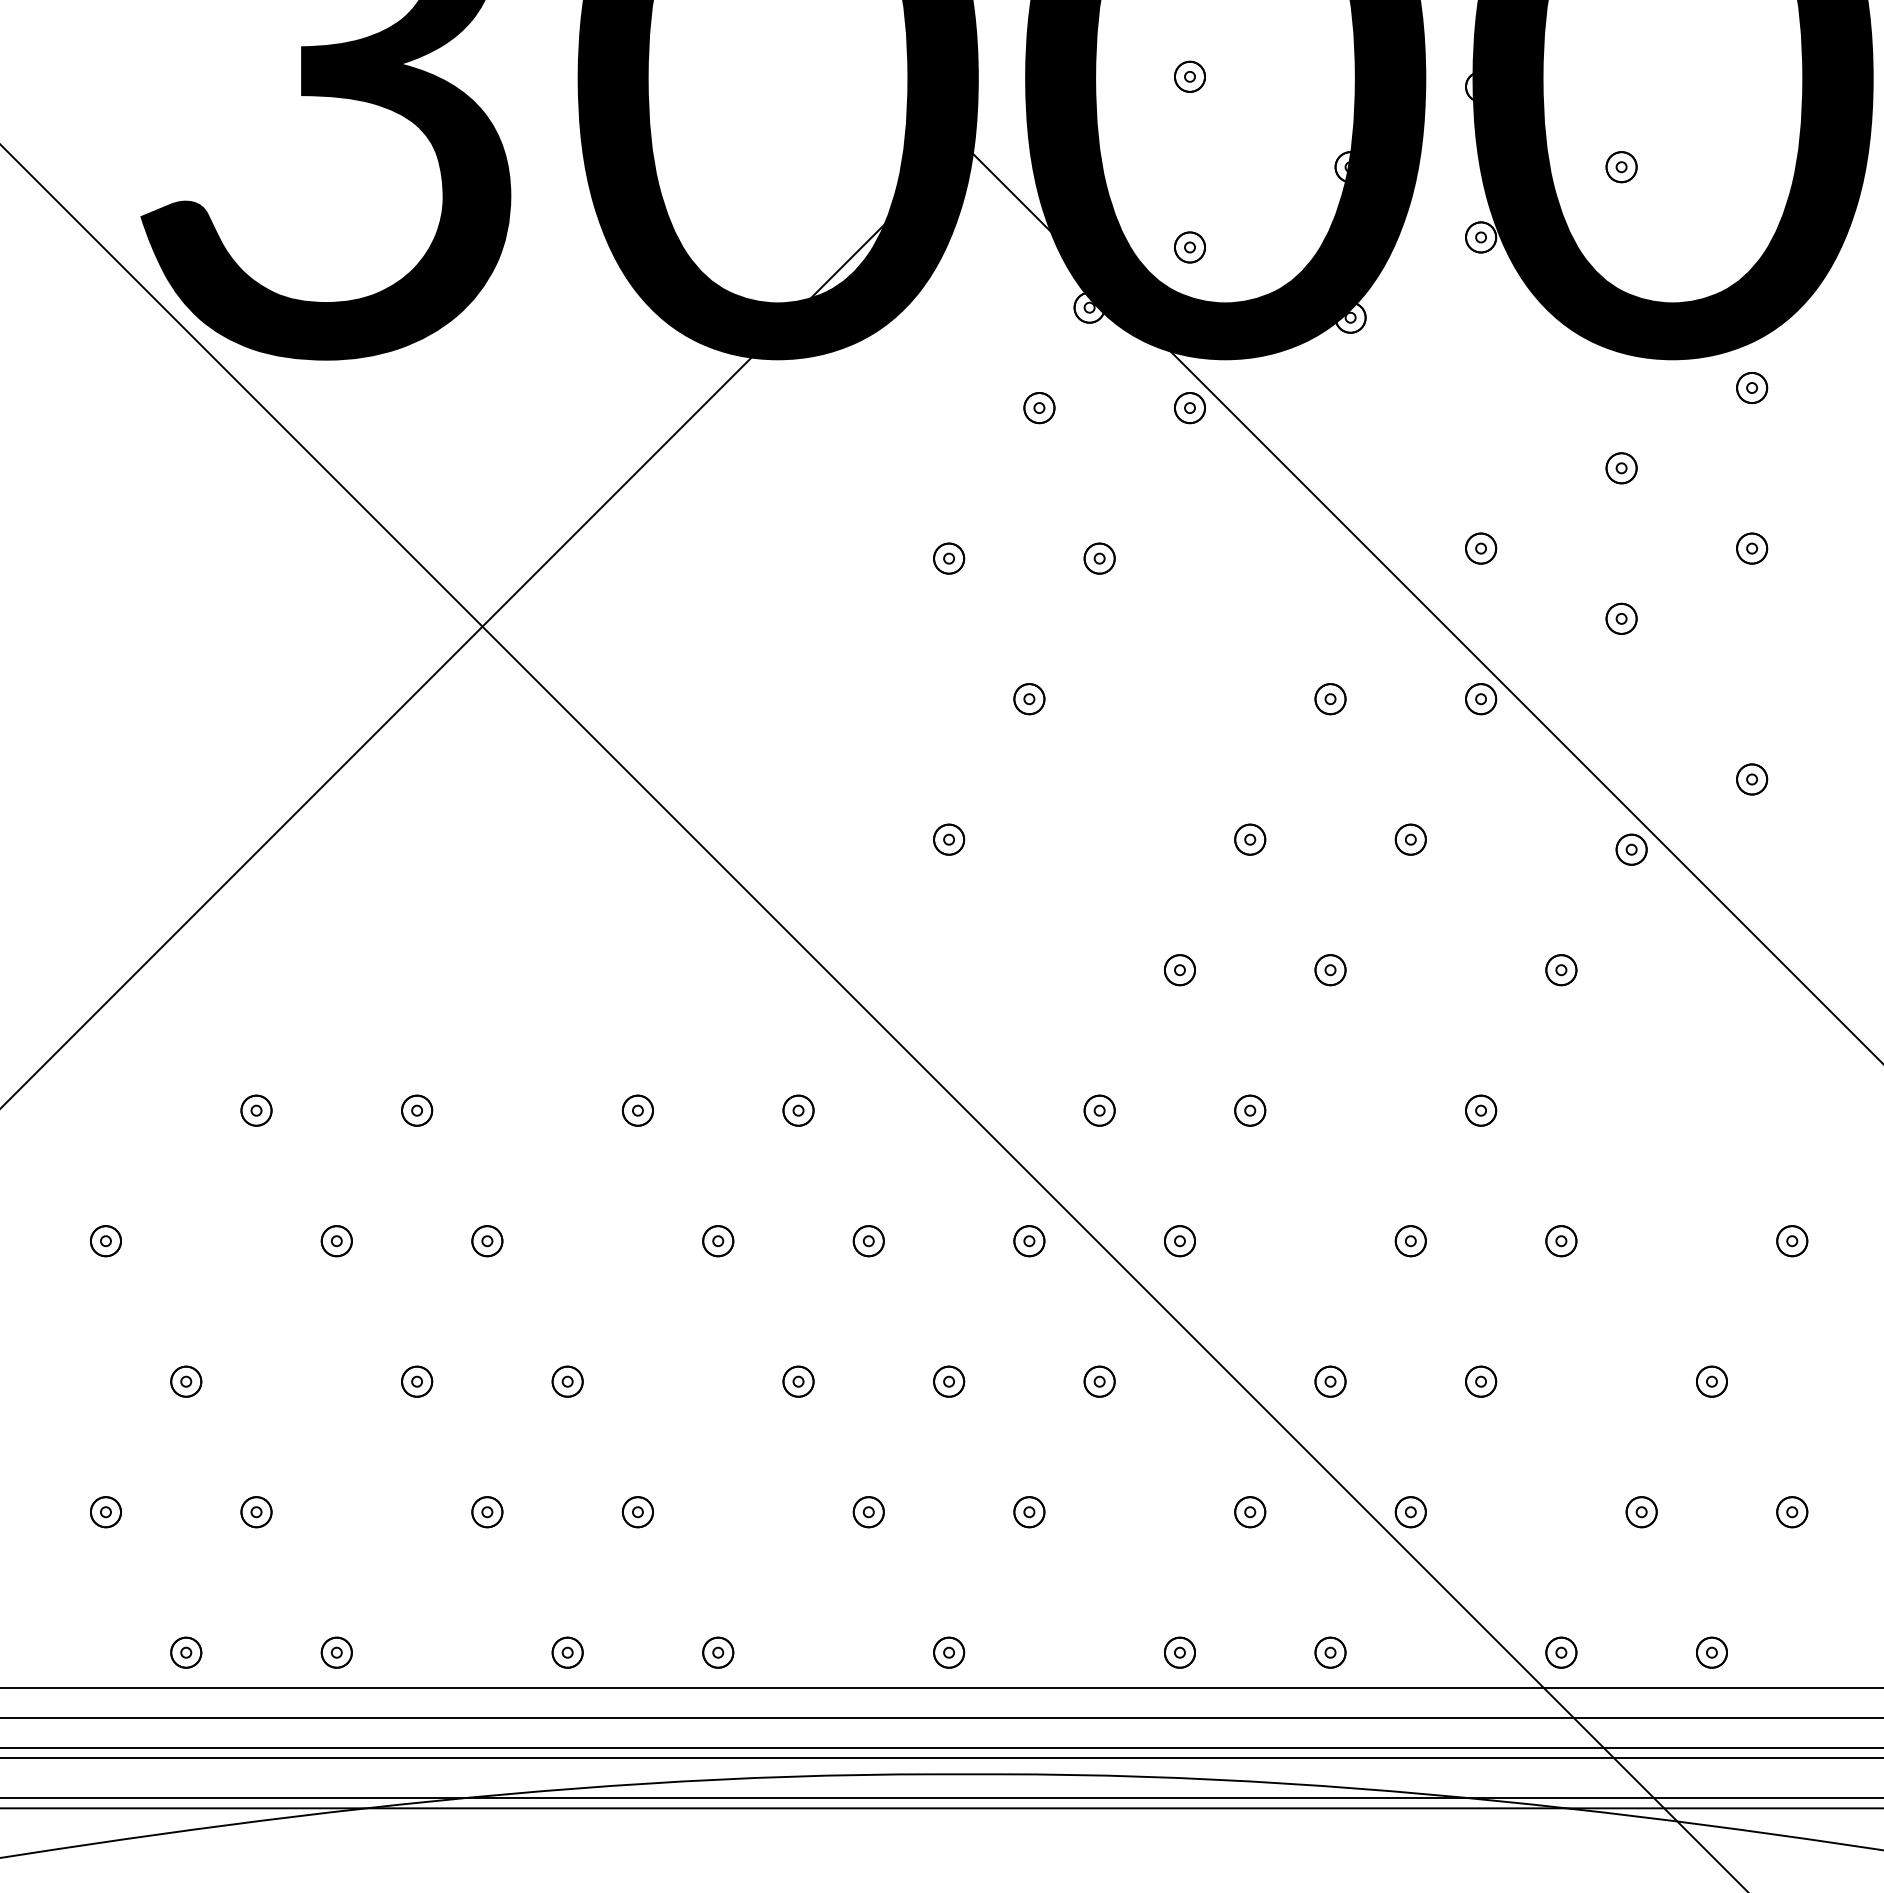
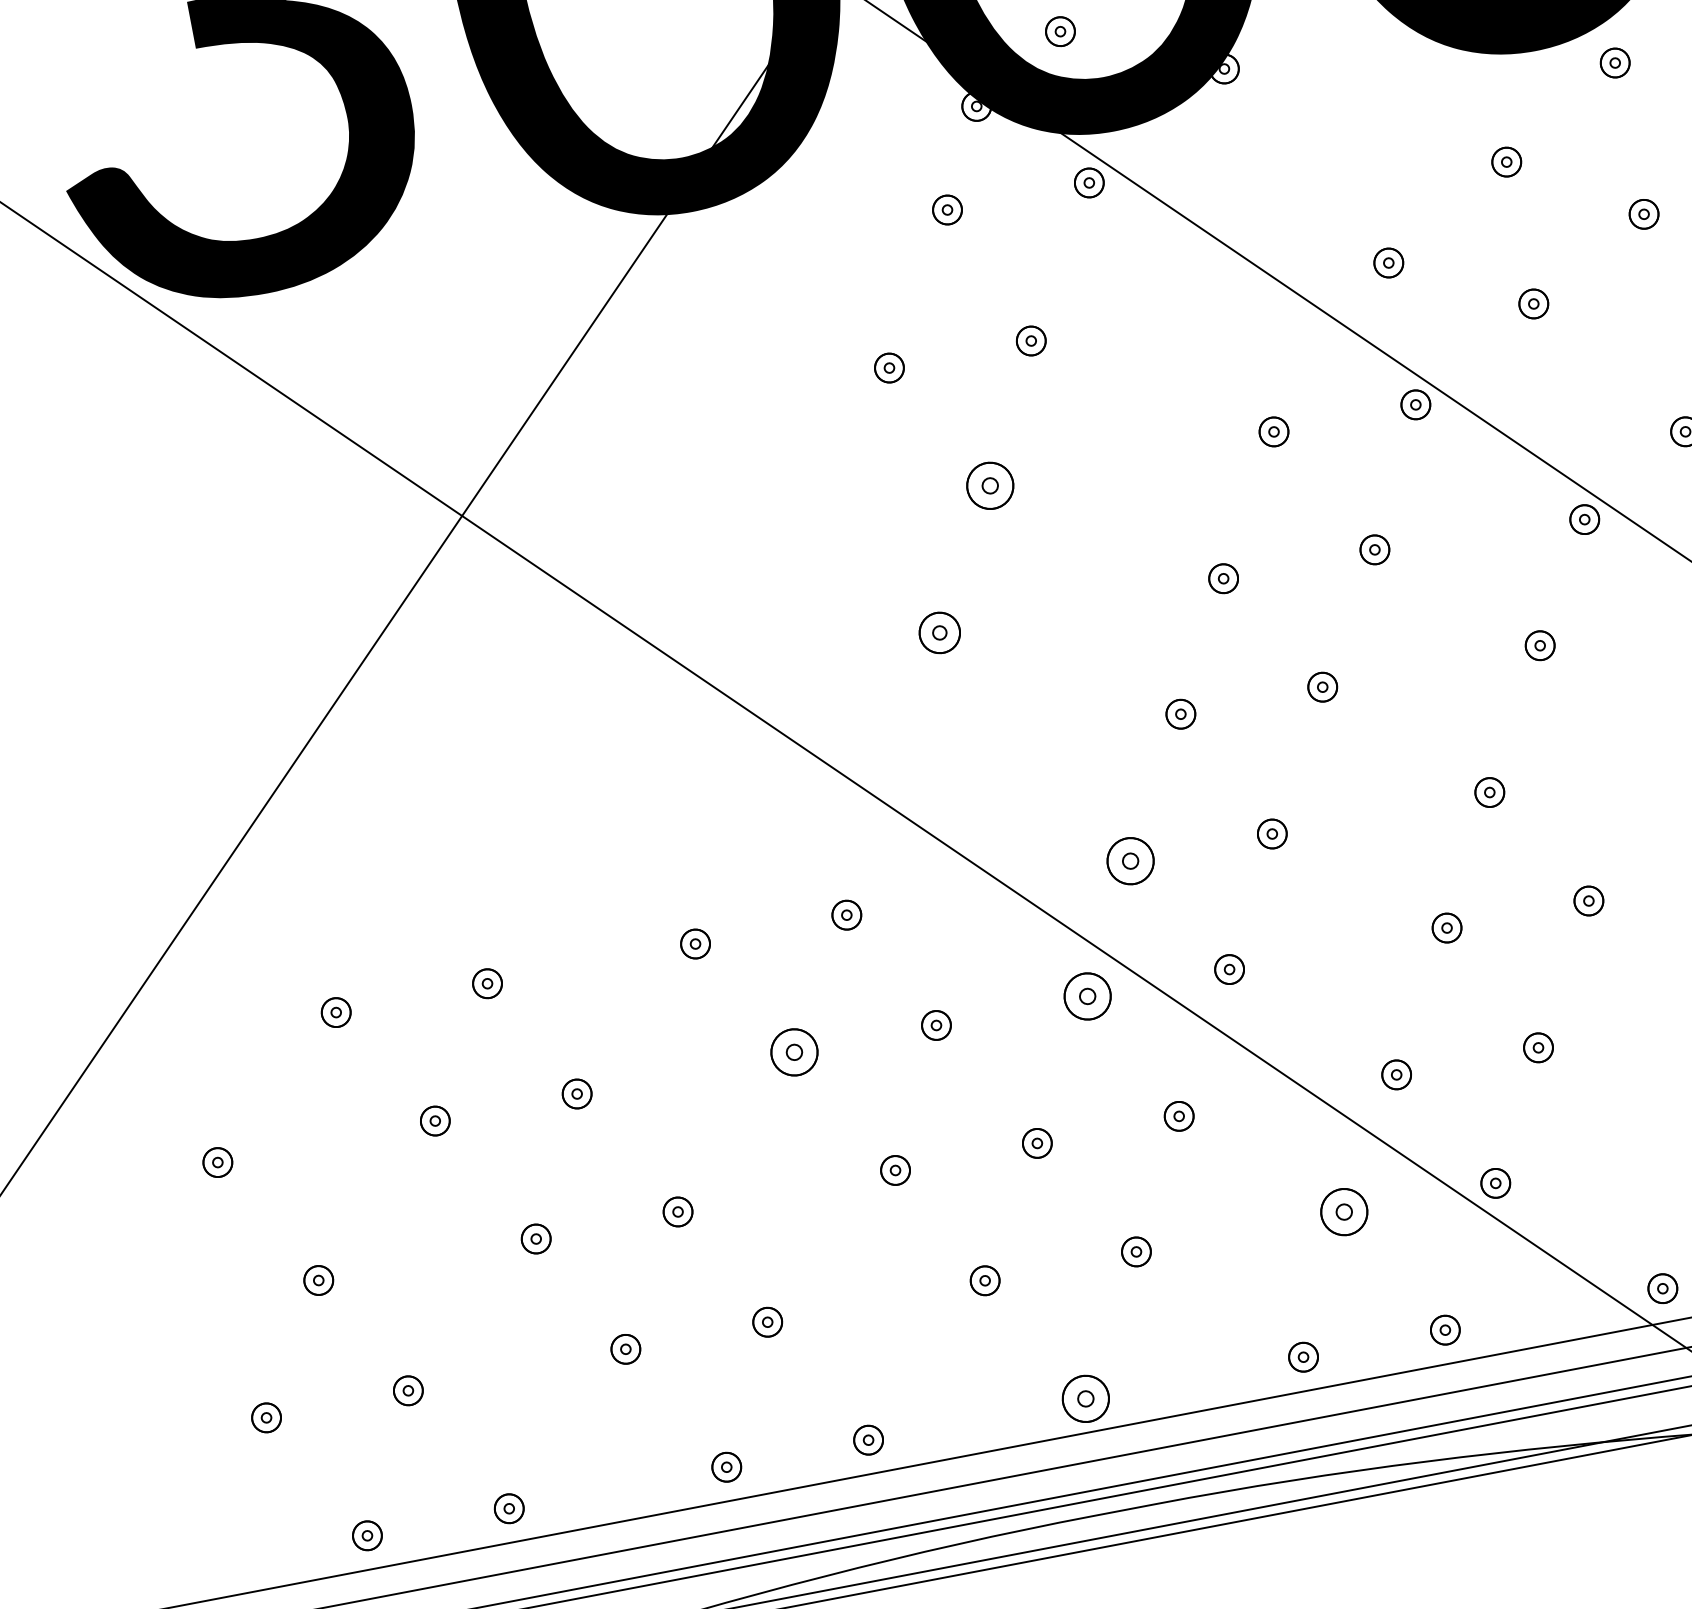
part: (1029, 699) -> (990, 486), size x1.6
part: (949, 839) -> (940, 632), size x1.4
part: (1099, 1110) -> (1130, 860), size x1.6
part: (718, 1241) -> (794, 1052), size x1.6
part: (1029, 1241) -> (1087, 996), size x1.6
part: (1250, 1512) -> (1344, 1212), size x1.6
part: (949, 1652) -> (1086, 1398), size x1.6

